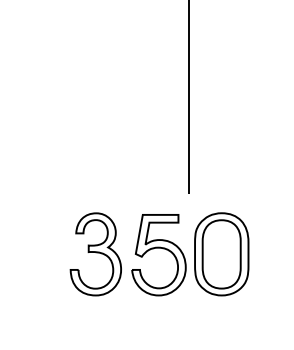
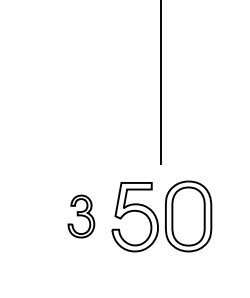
part: (95, 254) -> (81, 216), size x0.6

